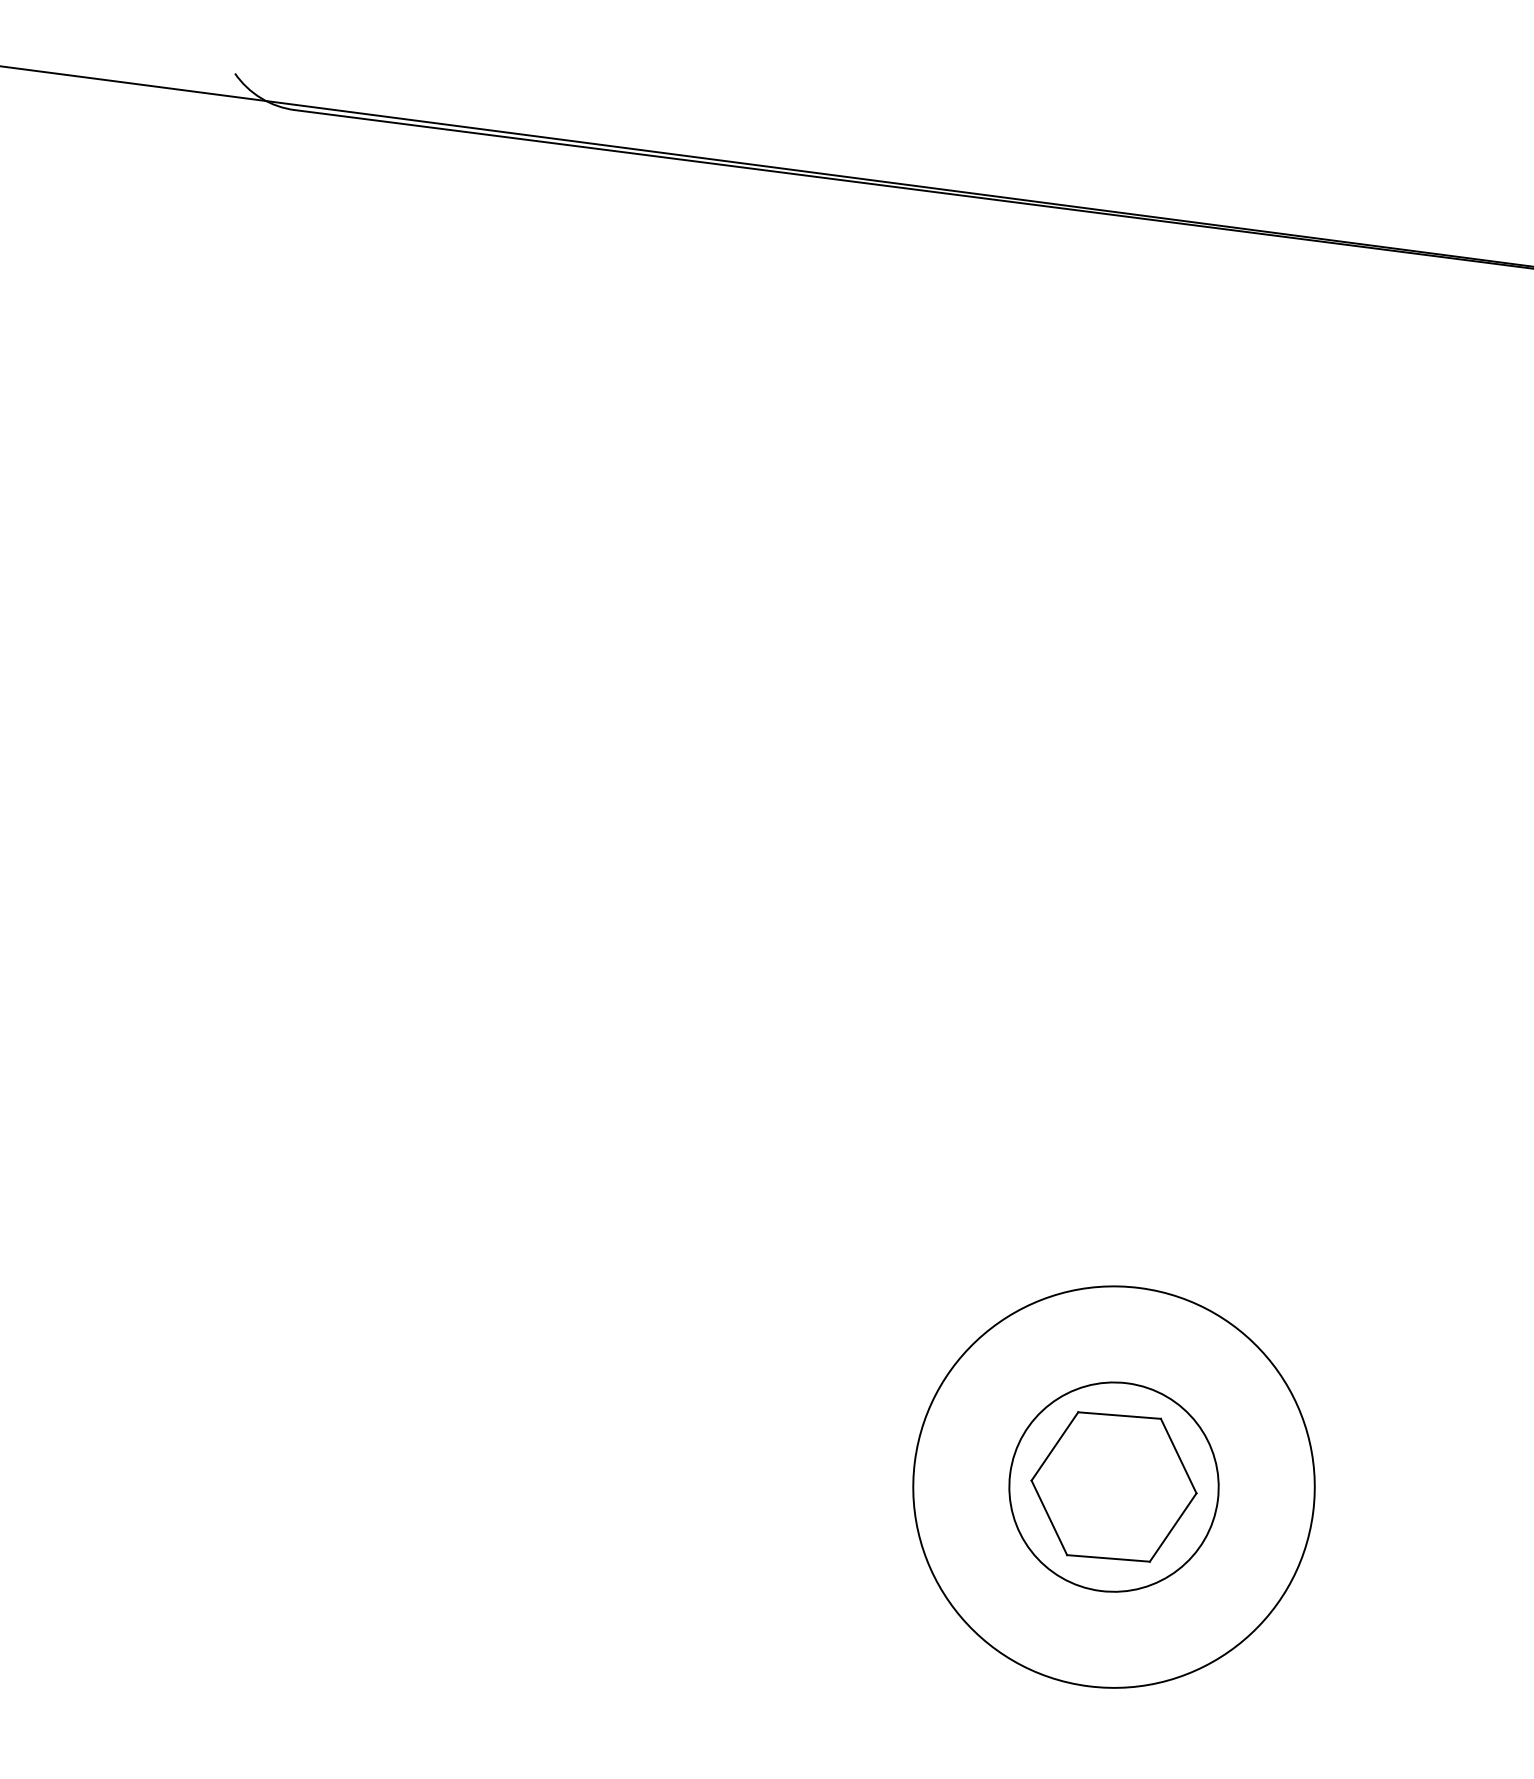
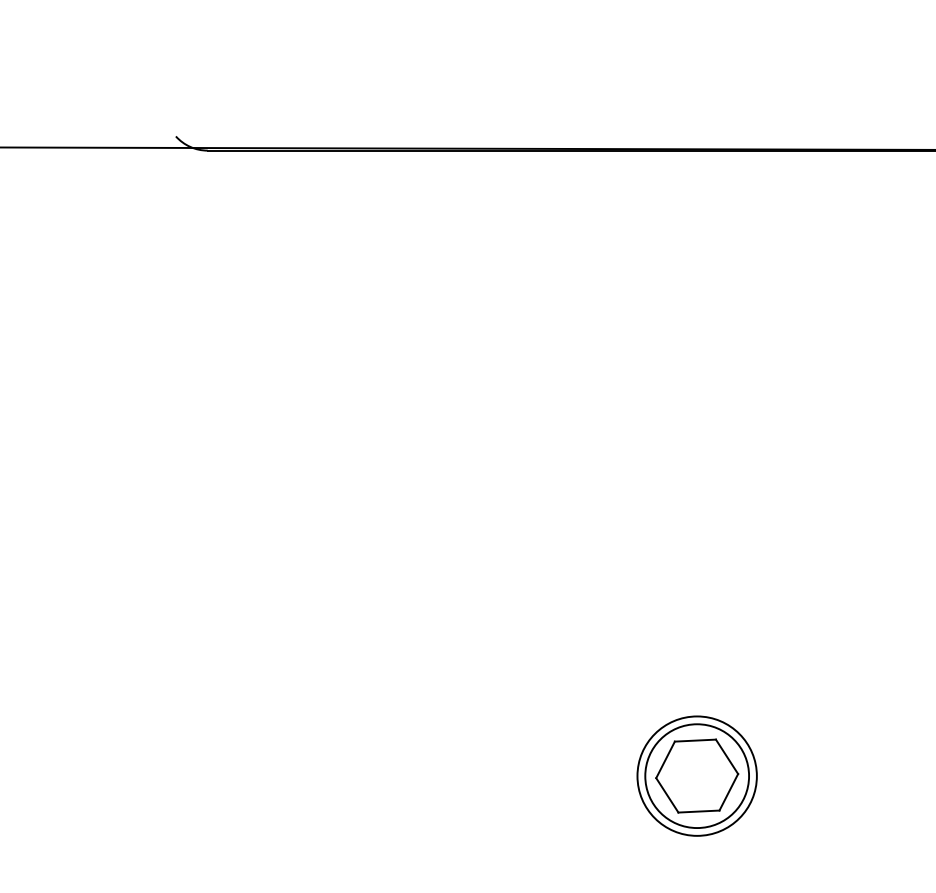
circle: (1112, 1485) -> (696, 775), size x0.6

